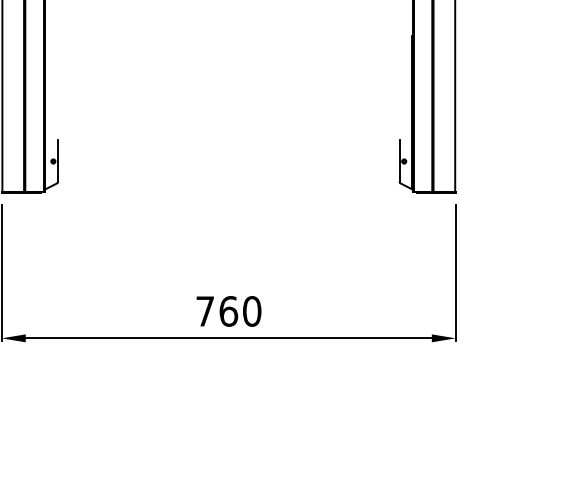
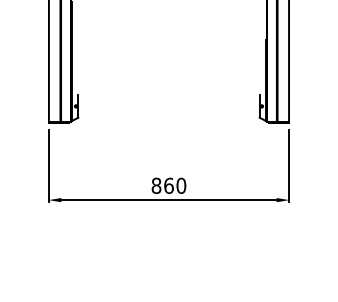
text: (205, 310) -> (156, 185), 760 -> 860

